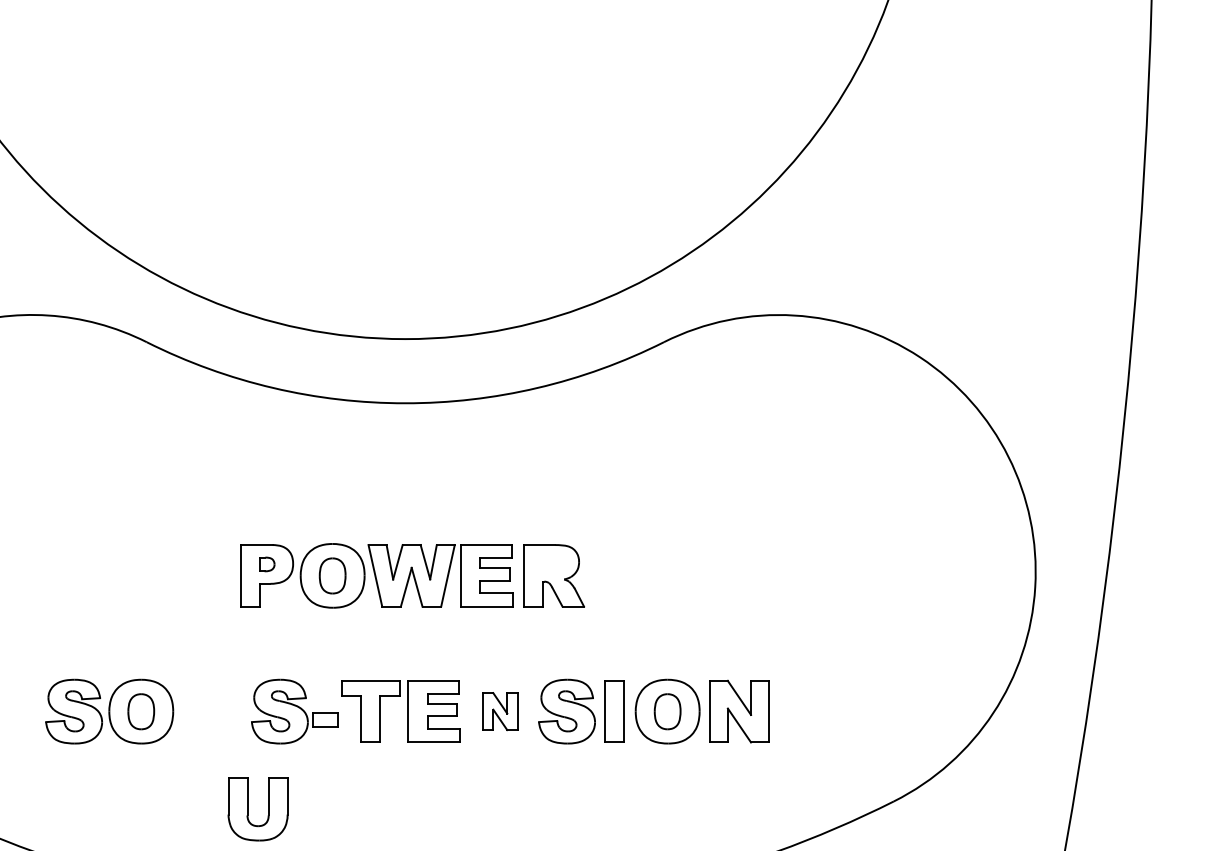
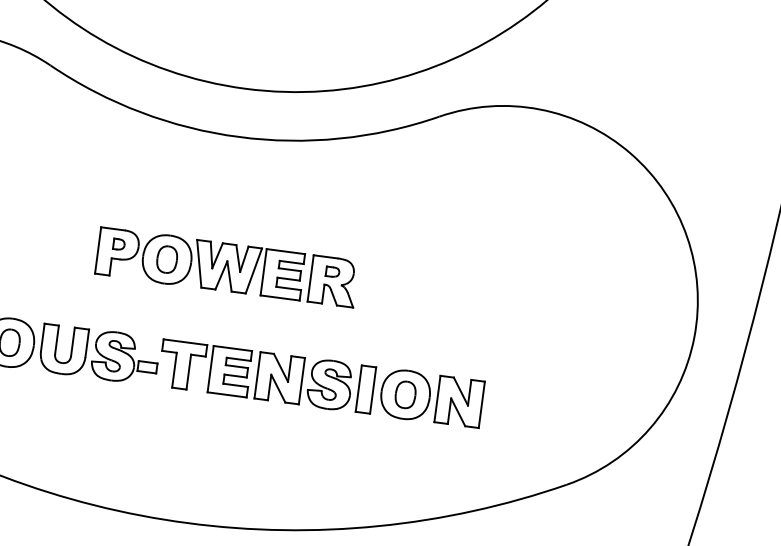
part: (551, 563) -> (332, 271), added
part: (500, 711) -> (279, 378), size x1.67
part: (248, 809) -> (56, 349), moved

